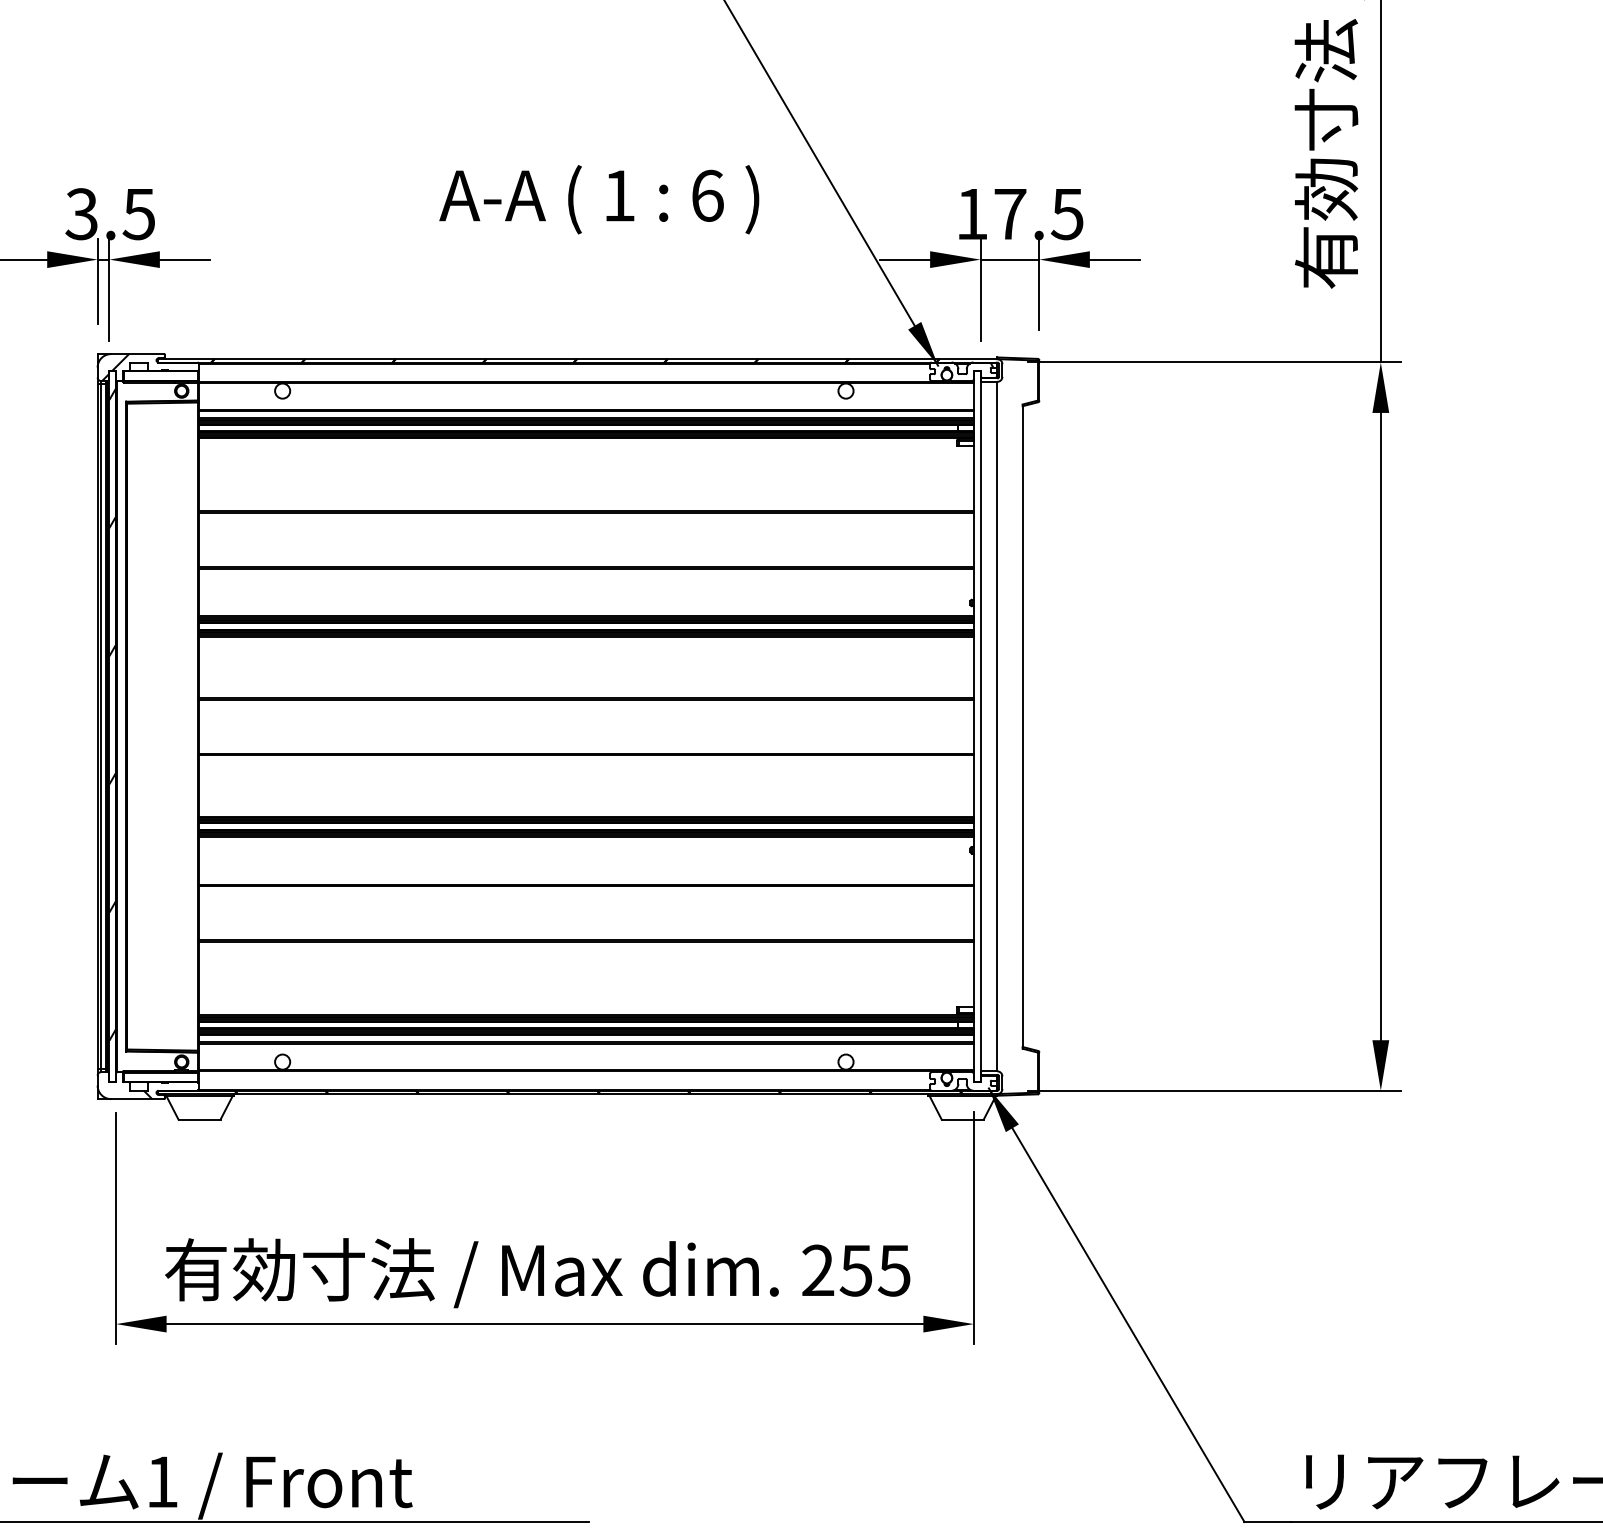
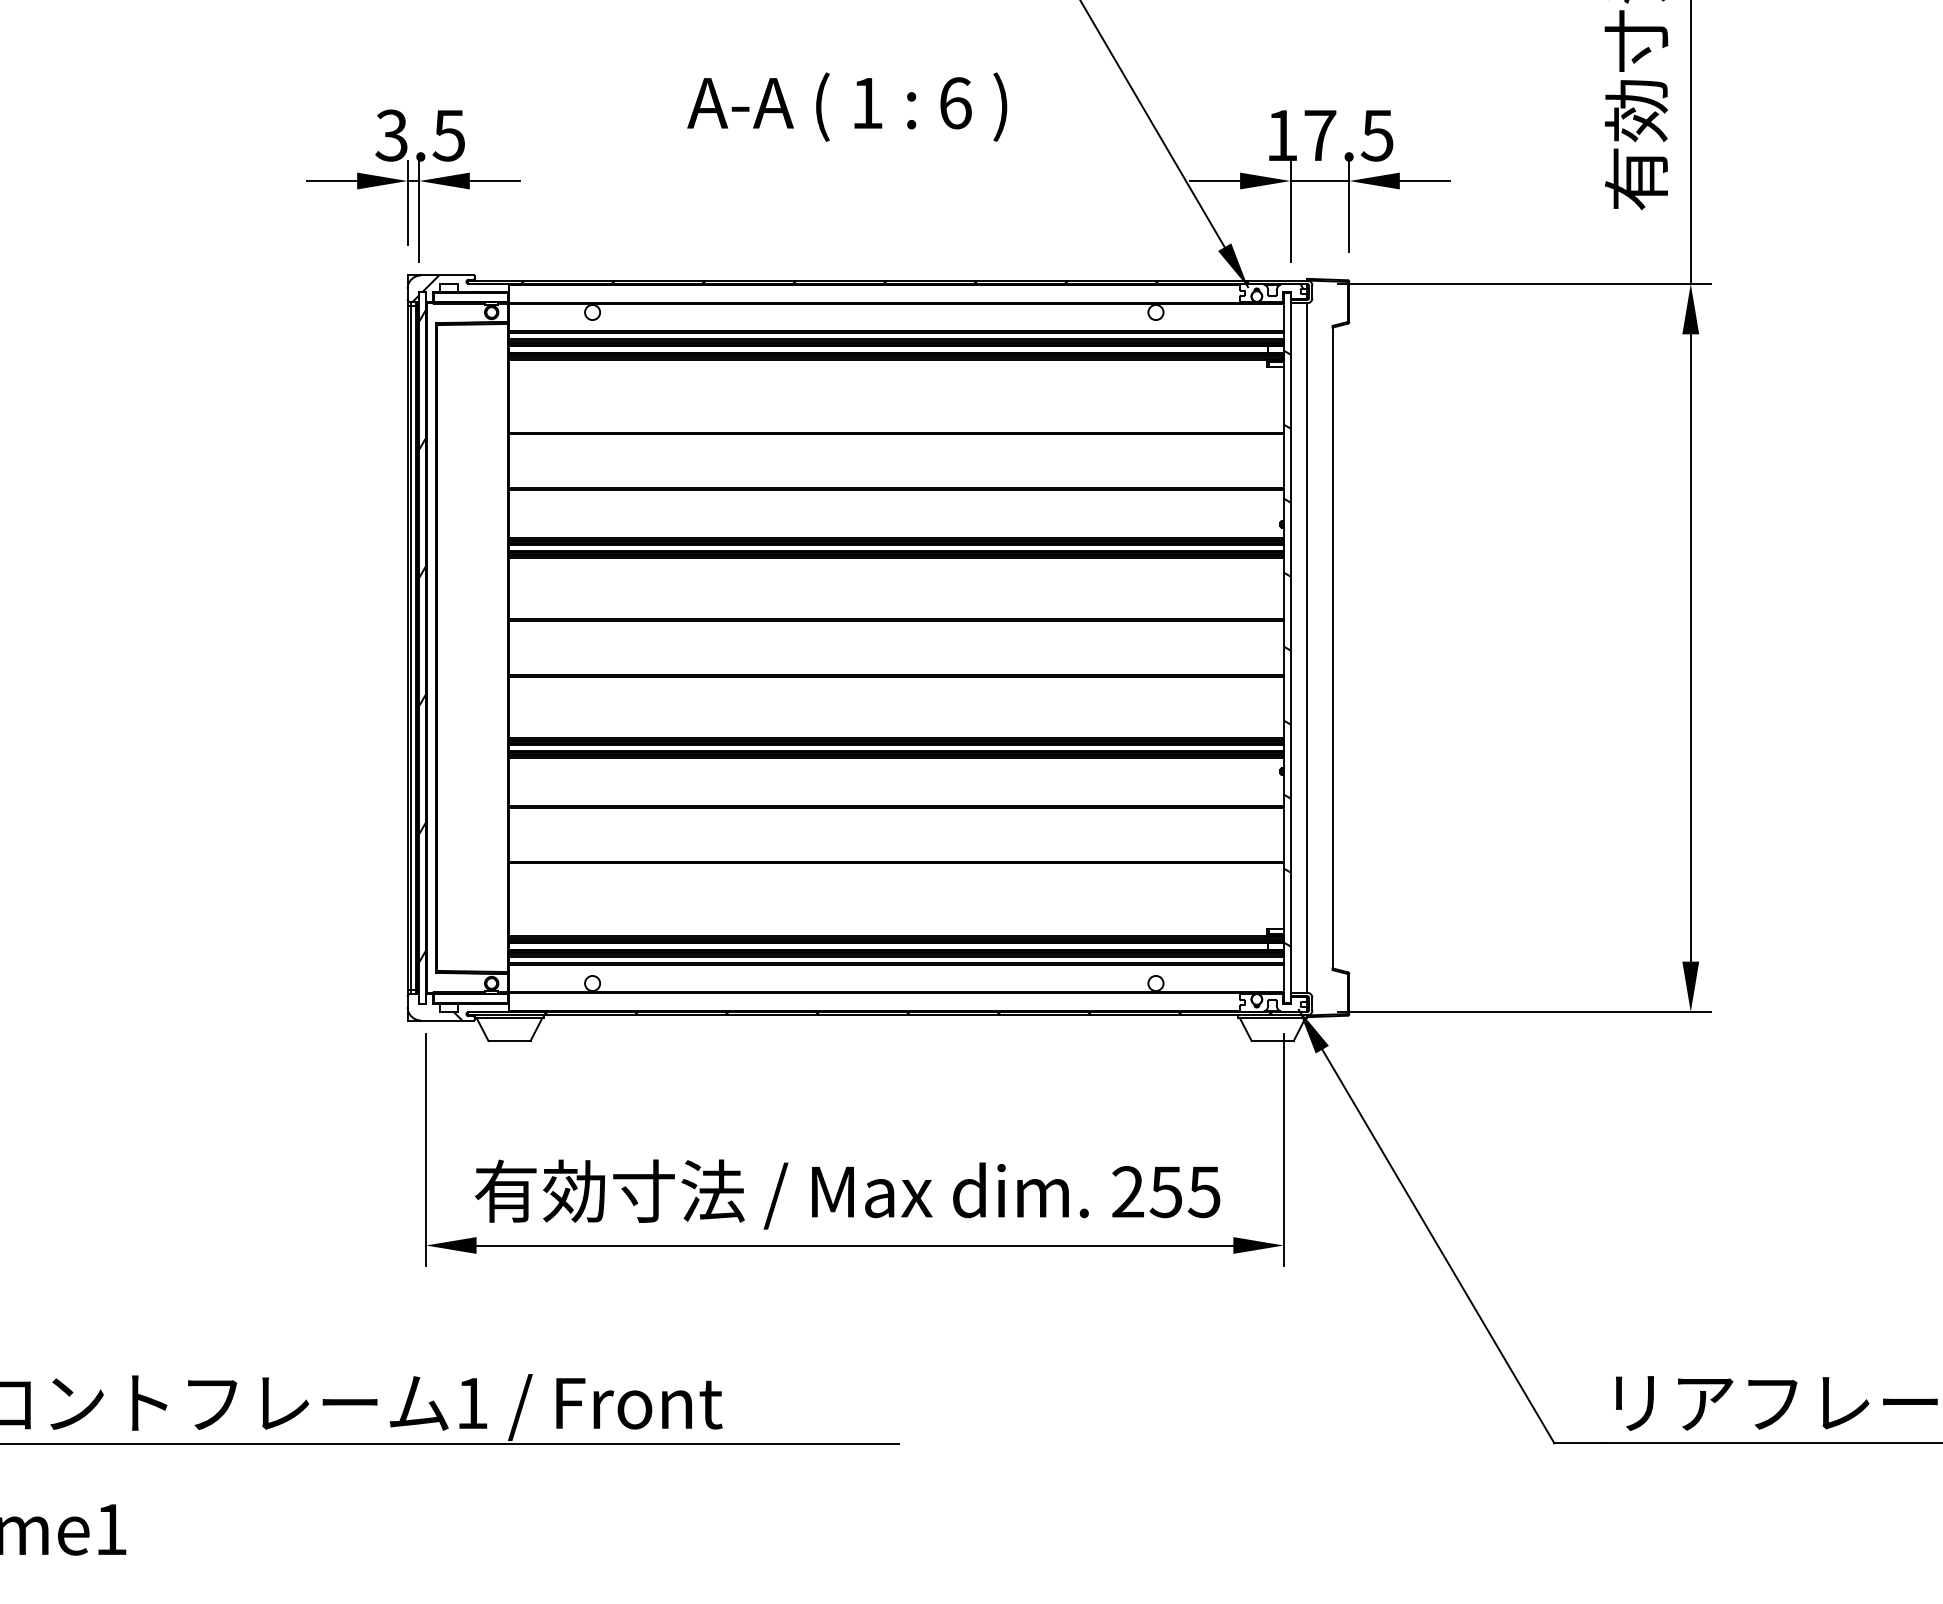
text: (599, 199) -> (847, 106), moved
hatch: (976, 727) -> (1286, 648), added

